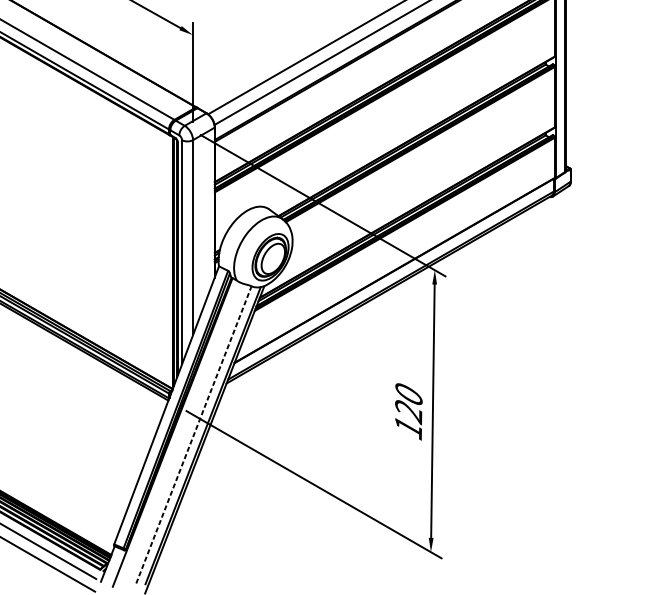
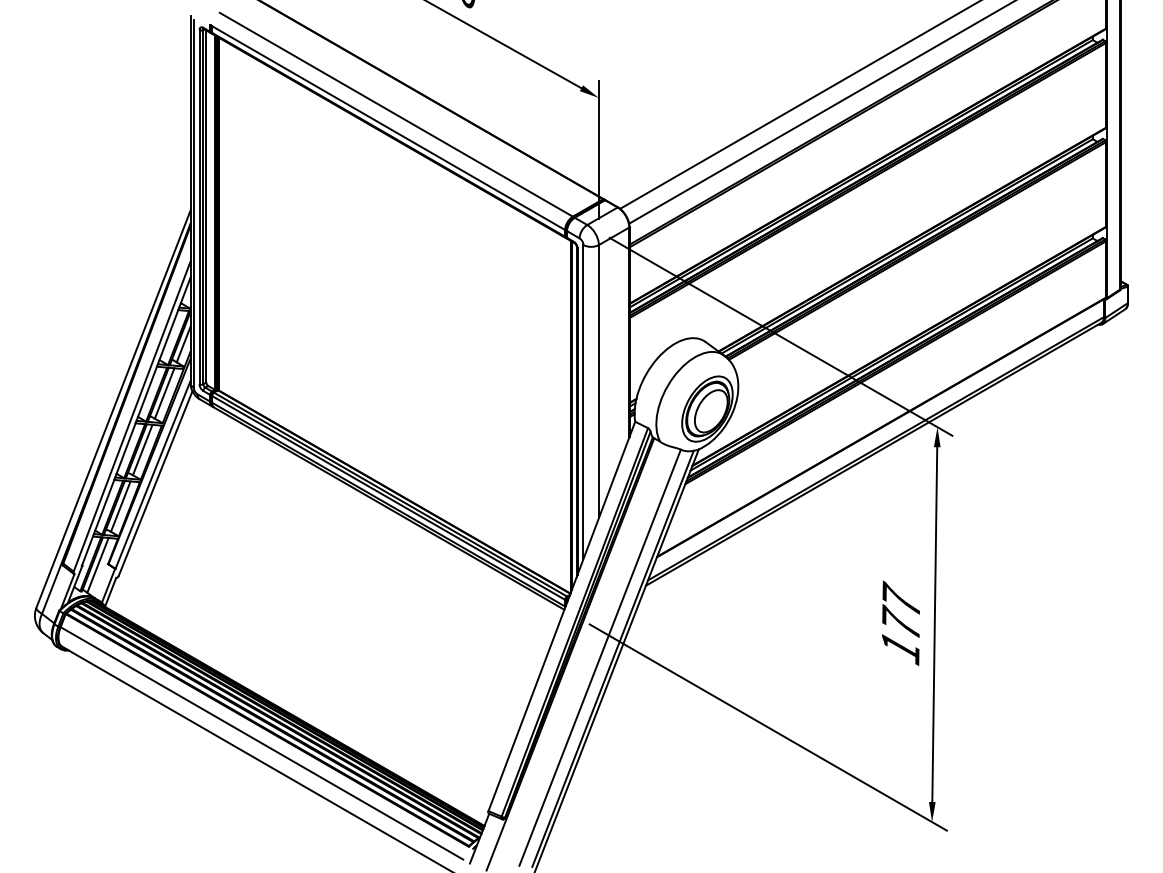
text: (408, 402) -> (900, 612), 120 -> 177
line: (194, 434) -> (600, 657), dashed -> solid

